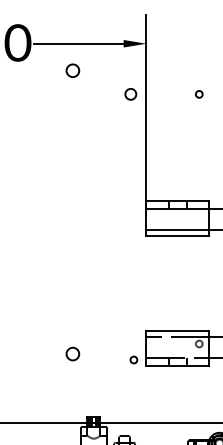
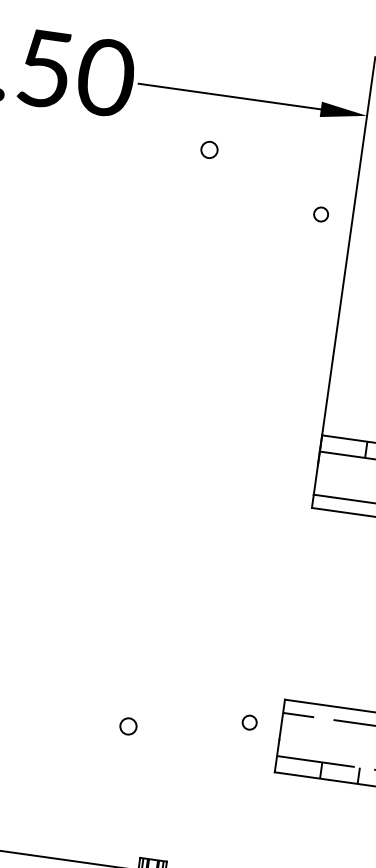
circle: (72, 70) -> (209, 149), size x0.62
circle: (130, 94) -> (320, 214), size x0.62
circle: (72, 353) -> (128, 725), size x0.62
circle: (133, 359) -> (249, 721), moved

